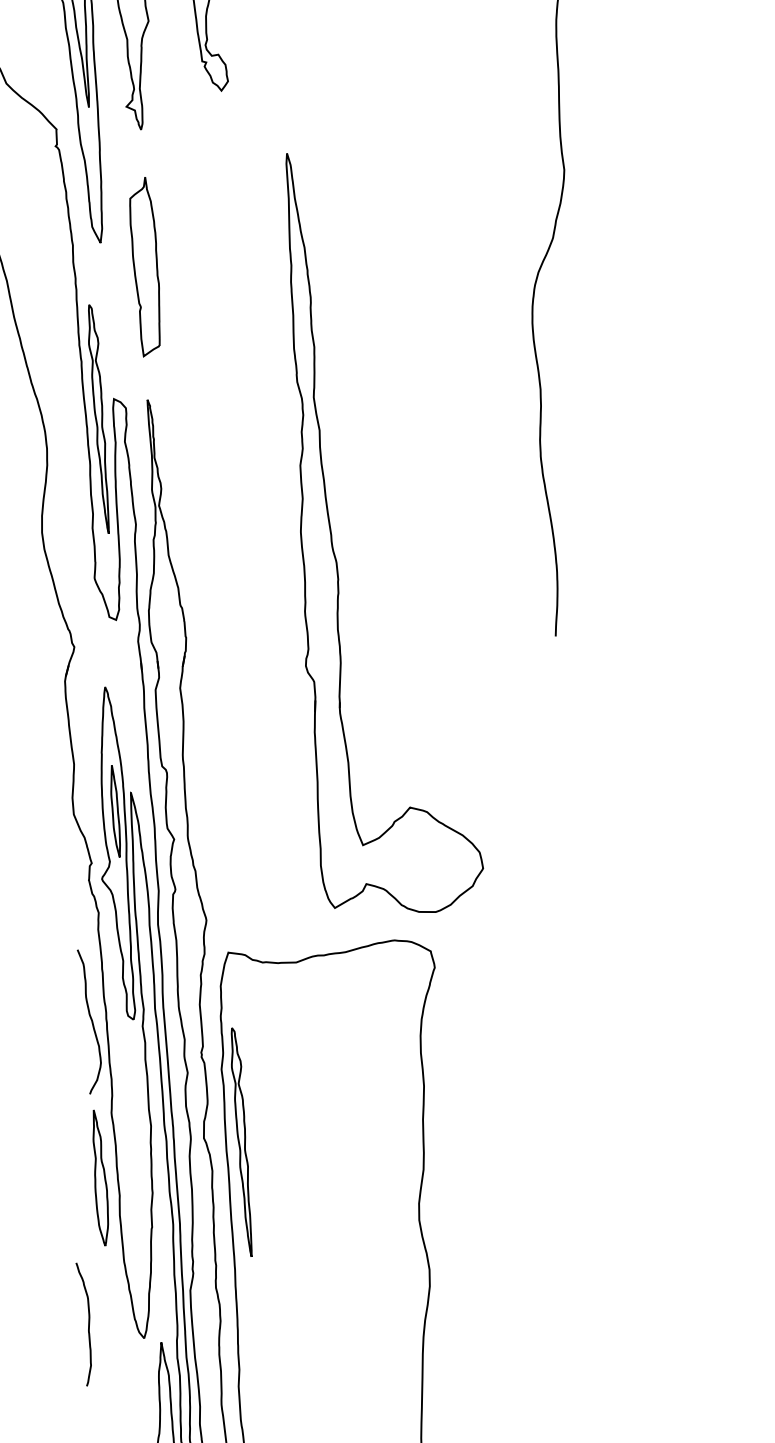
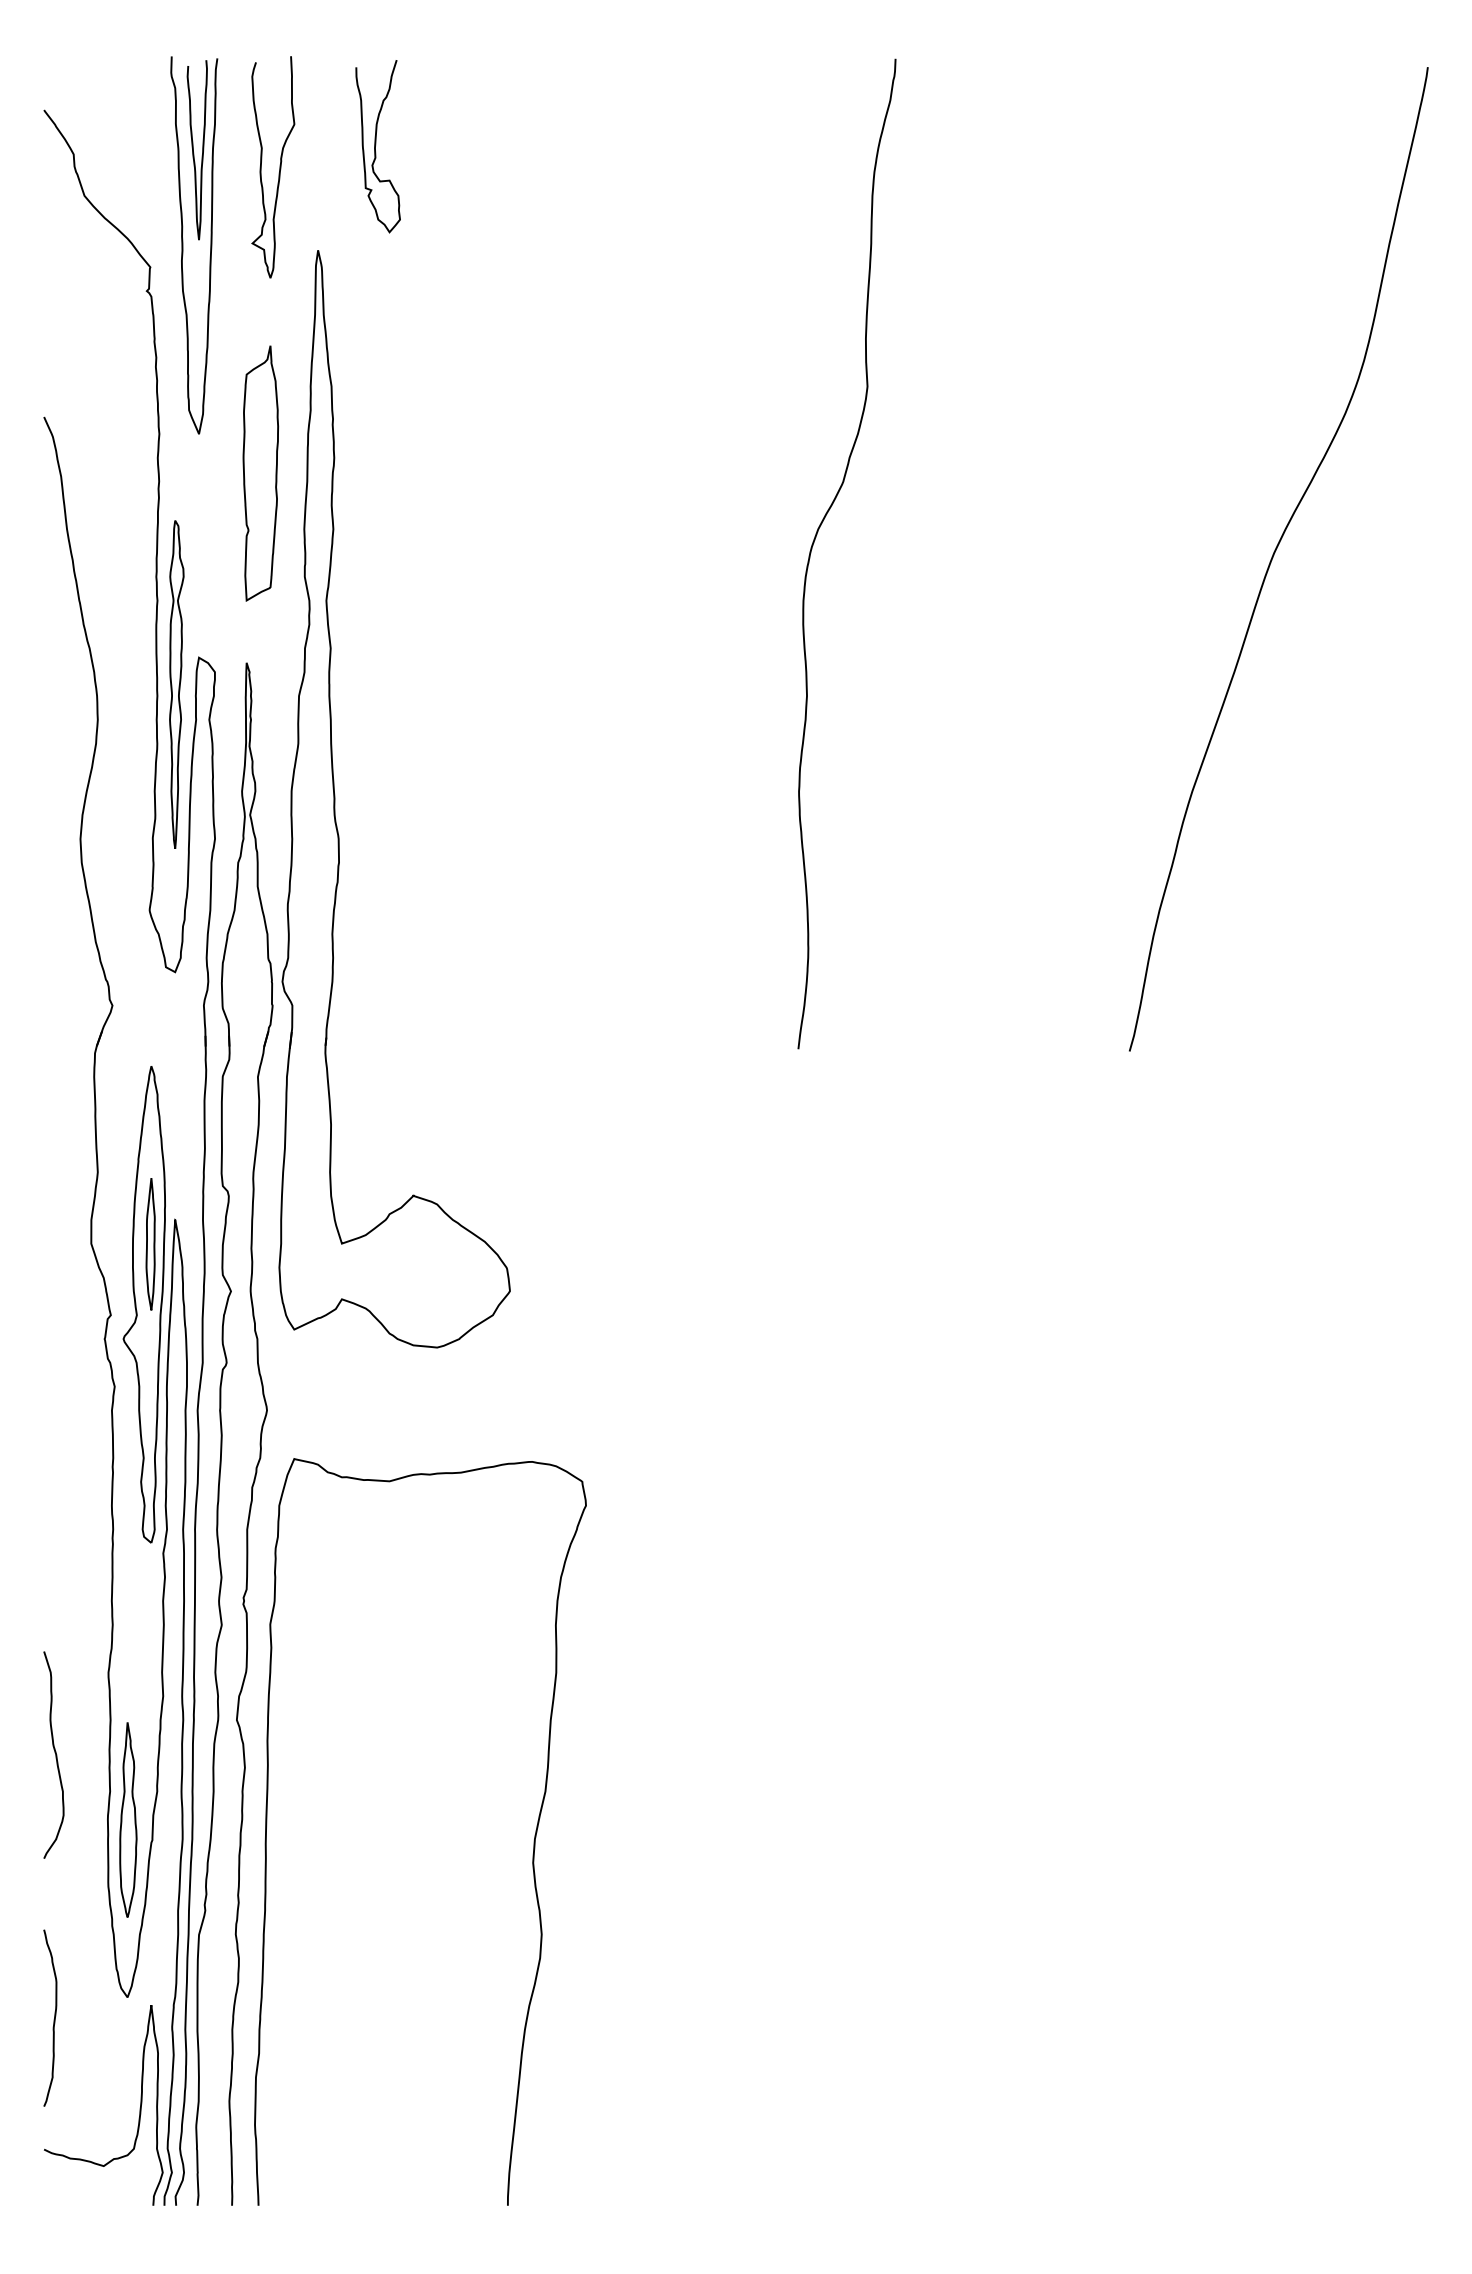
part: (332, 535) -> (335, 799), moved
curve: (91, 1020) -> (55, 1754), moved
part: (242, 1142) -> (291, 1730), removed
part: (100, 1177) -> (128, 1819), moved
curve: (88, 1324) -> (53, 2019), moved

